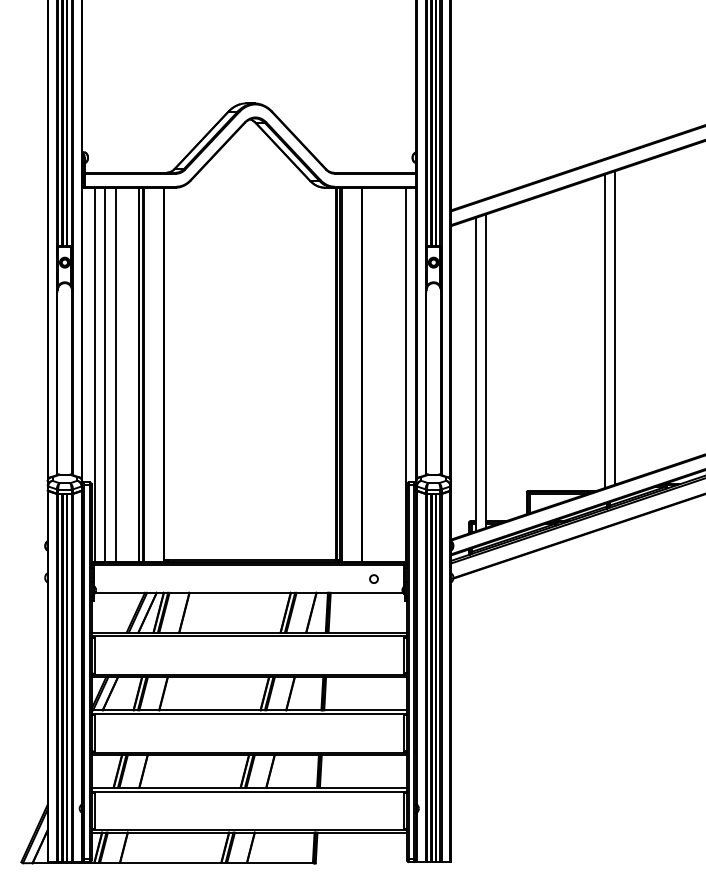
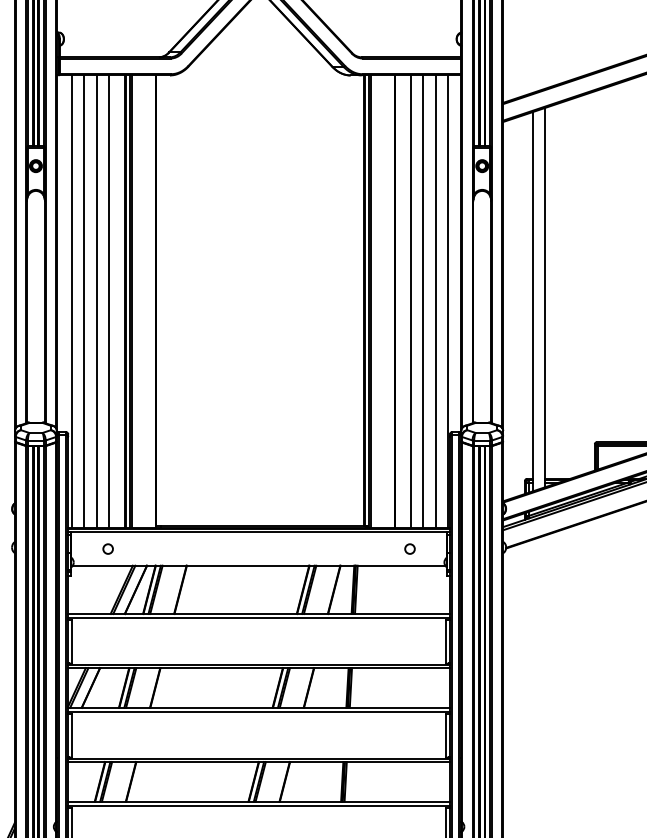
line: (125, 374) -> (109, 301), added
line: (375, 374) -> (411, 301), added
line: (385, 374) -> (423, 301), added
line: (395, 374) -> (436, 301), added
circle: (124, 578) -> (108, 548), added

